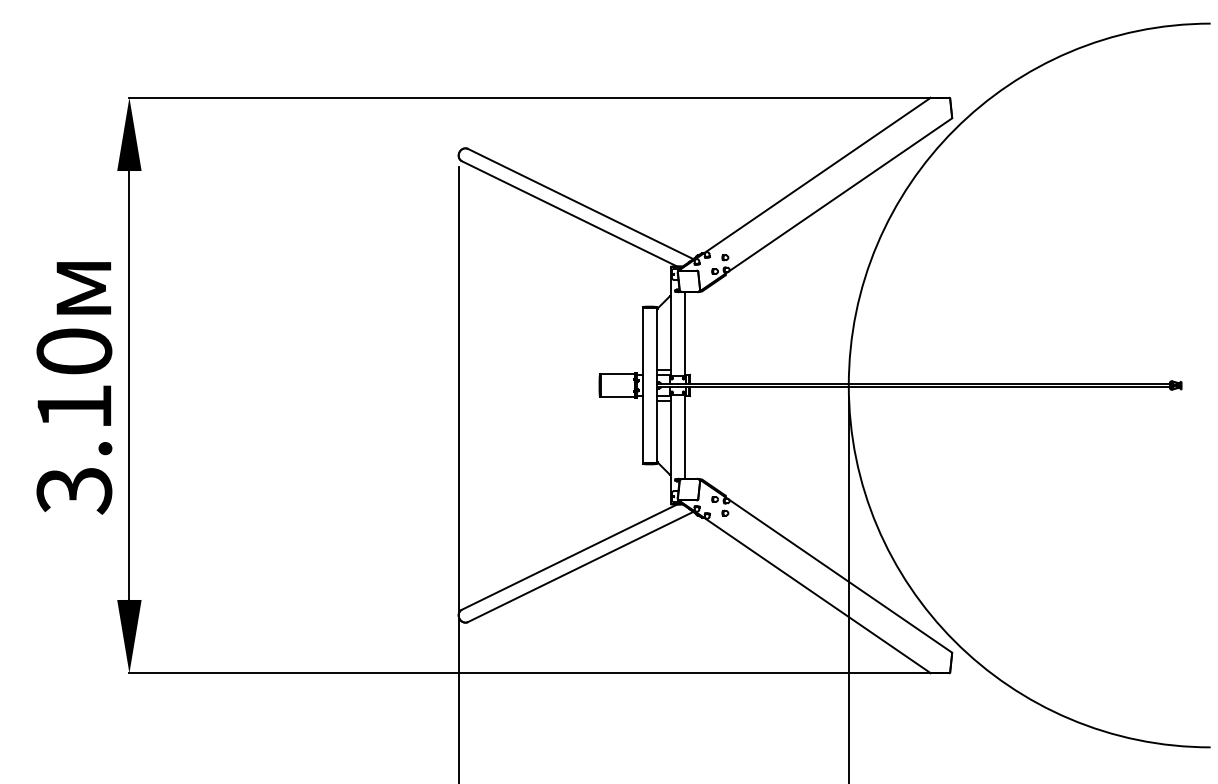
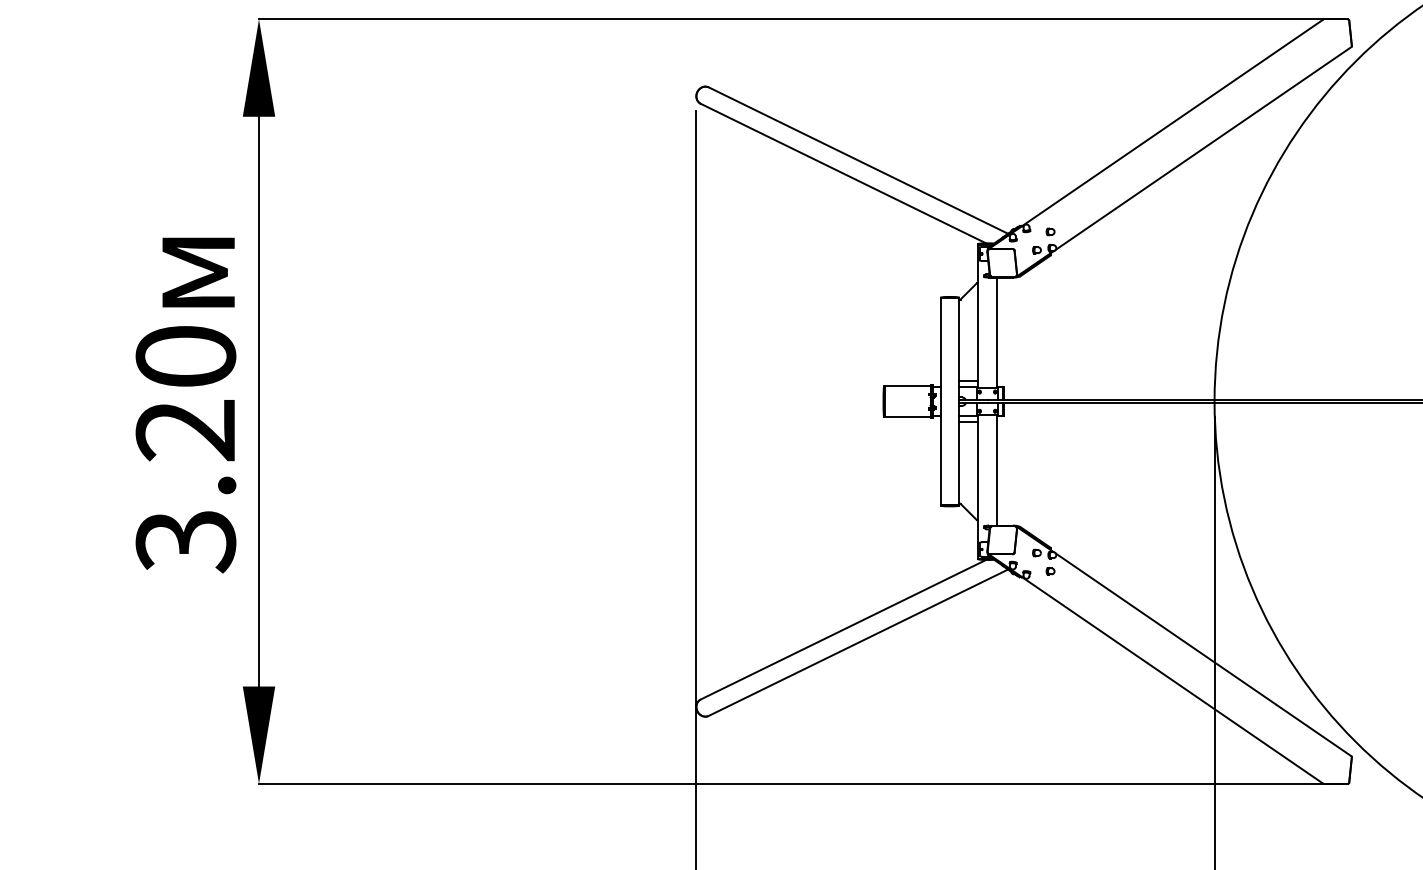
text: (73, 407) -> (184, 430), 3.10 -> 3.20

